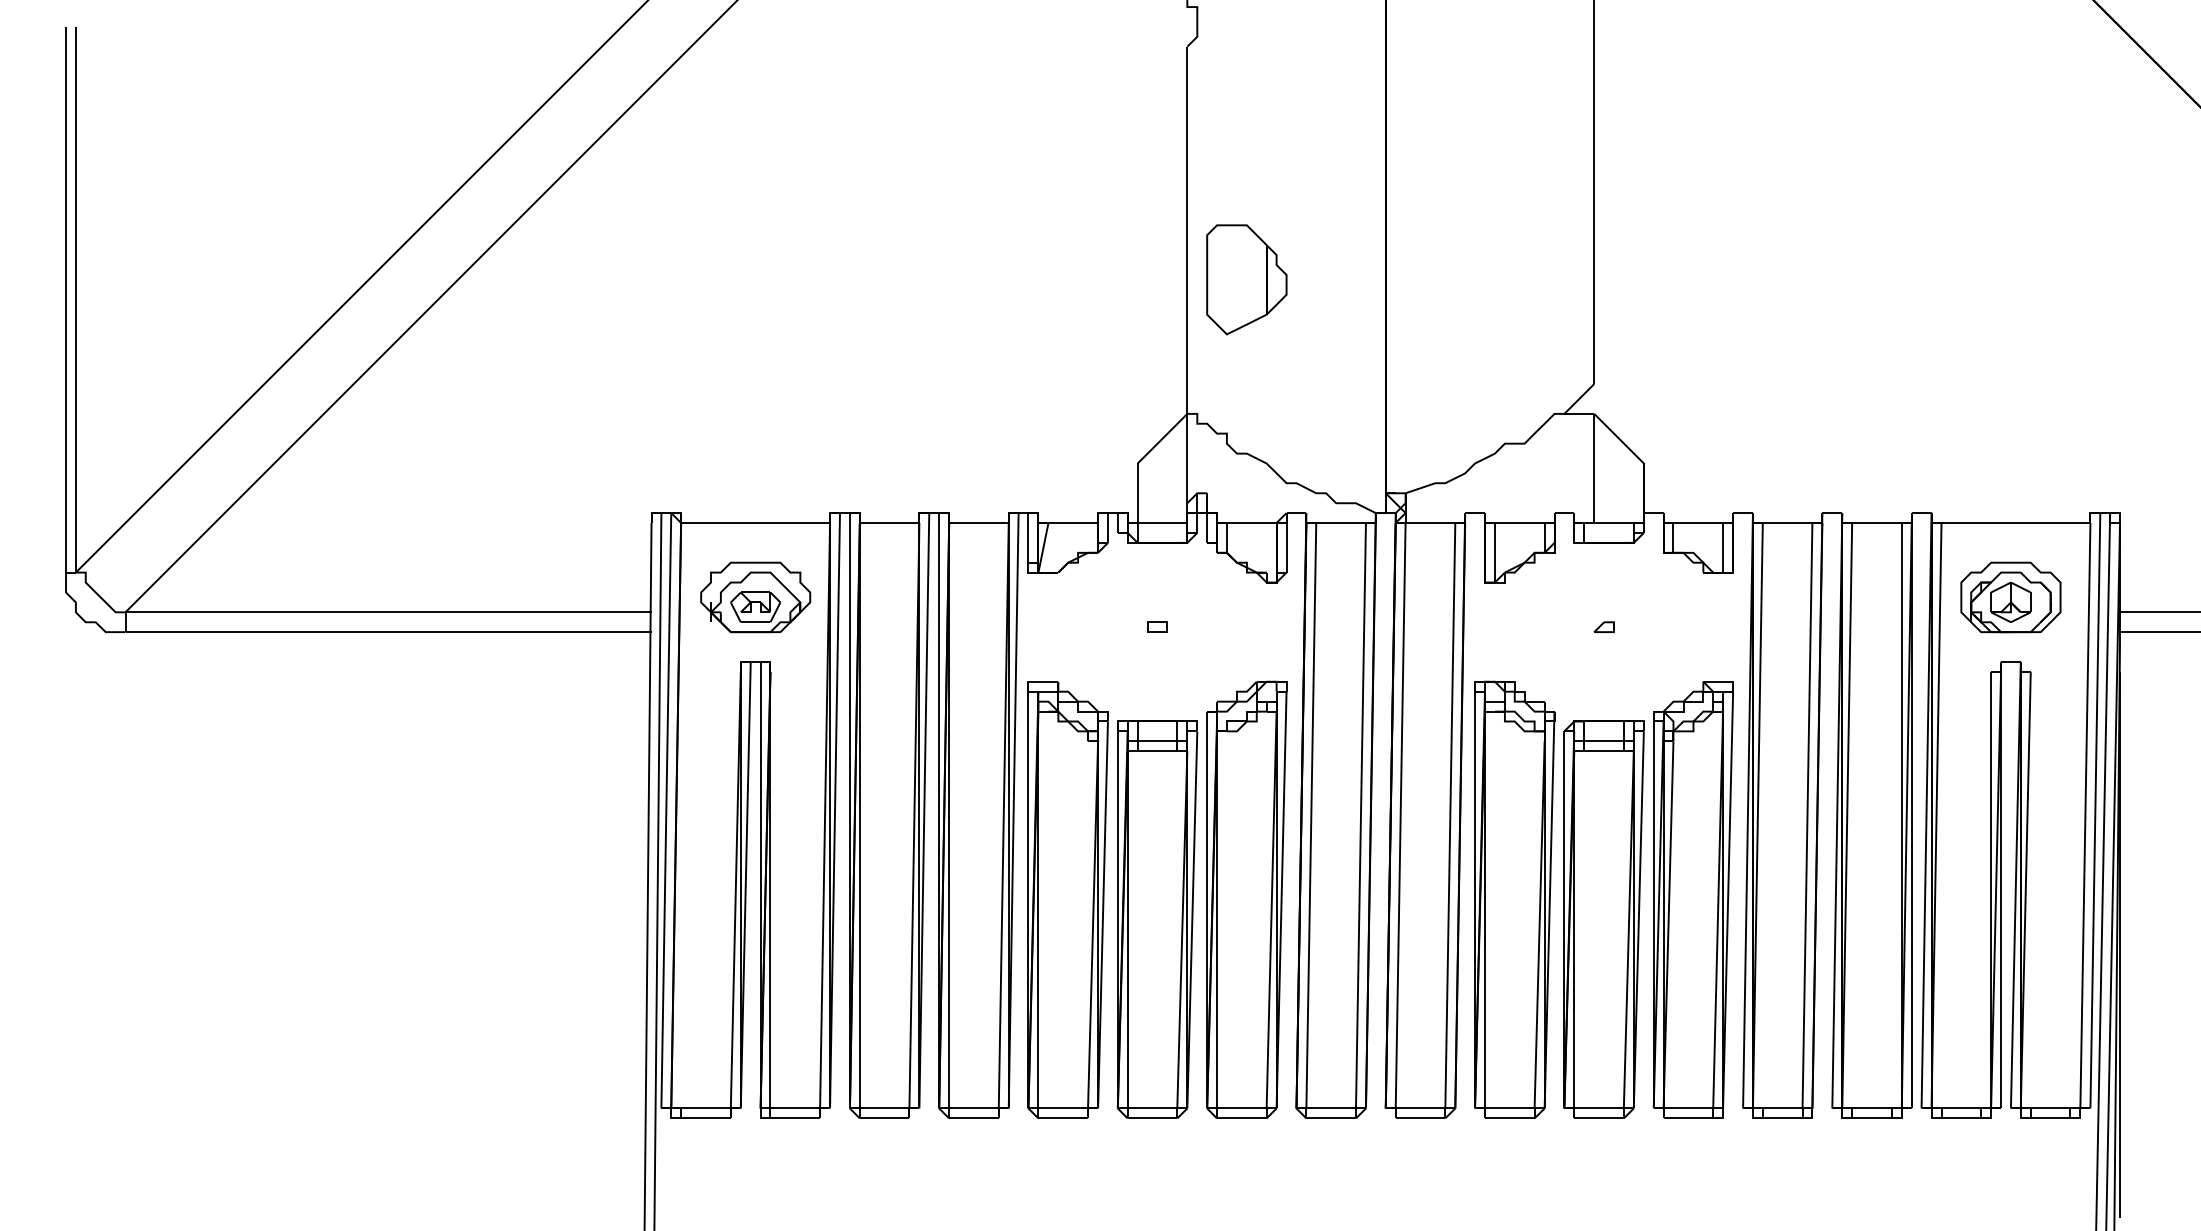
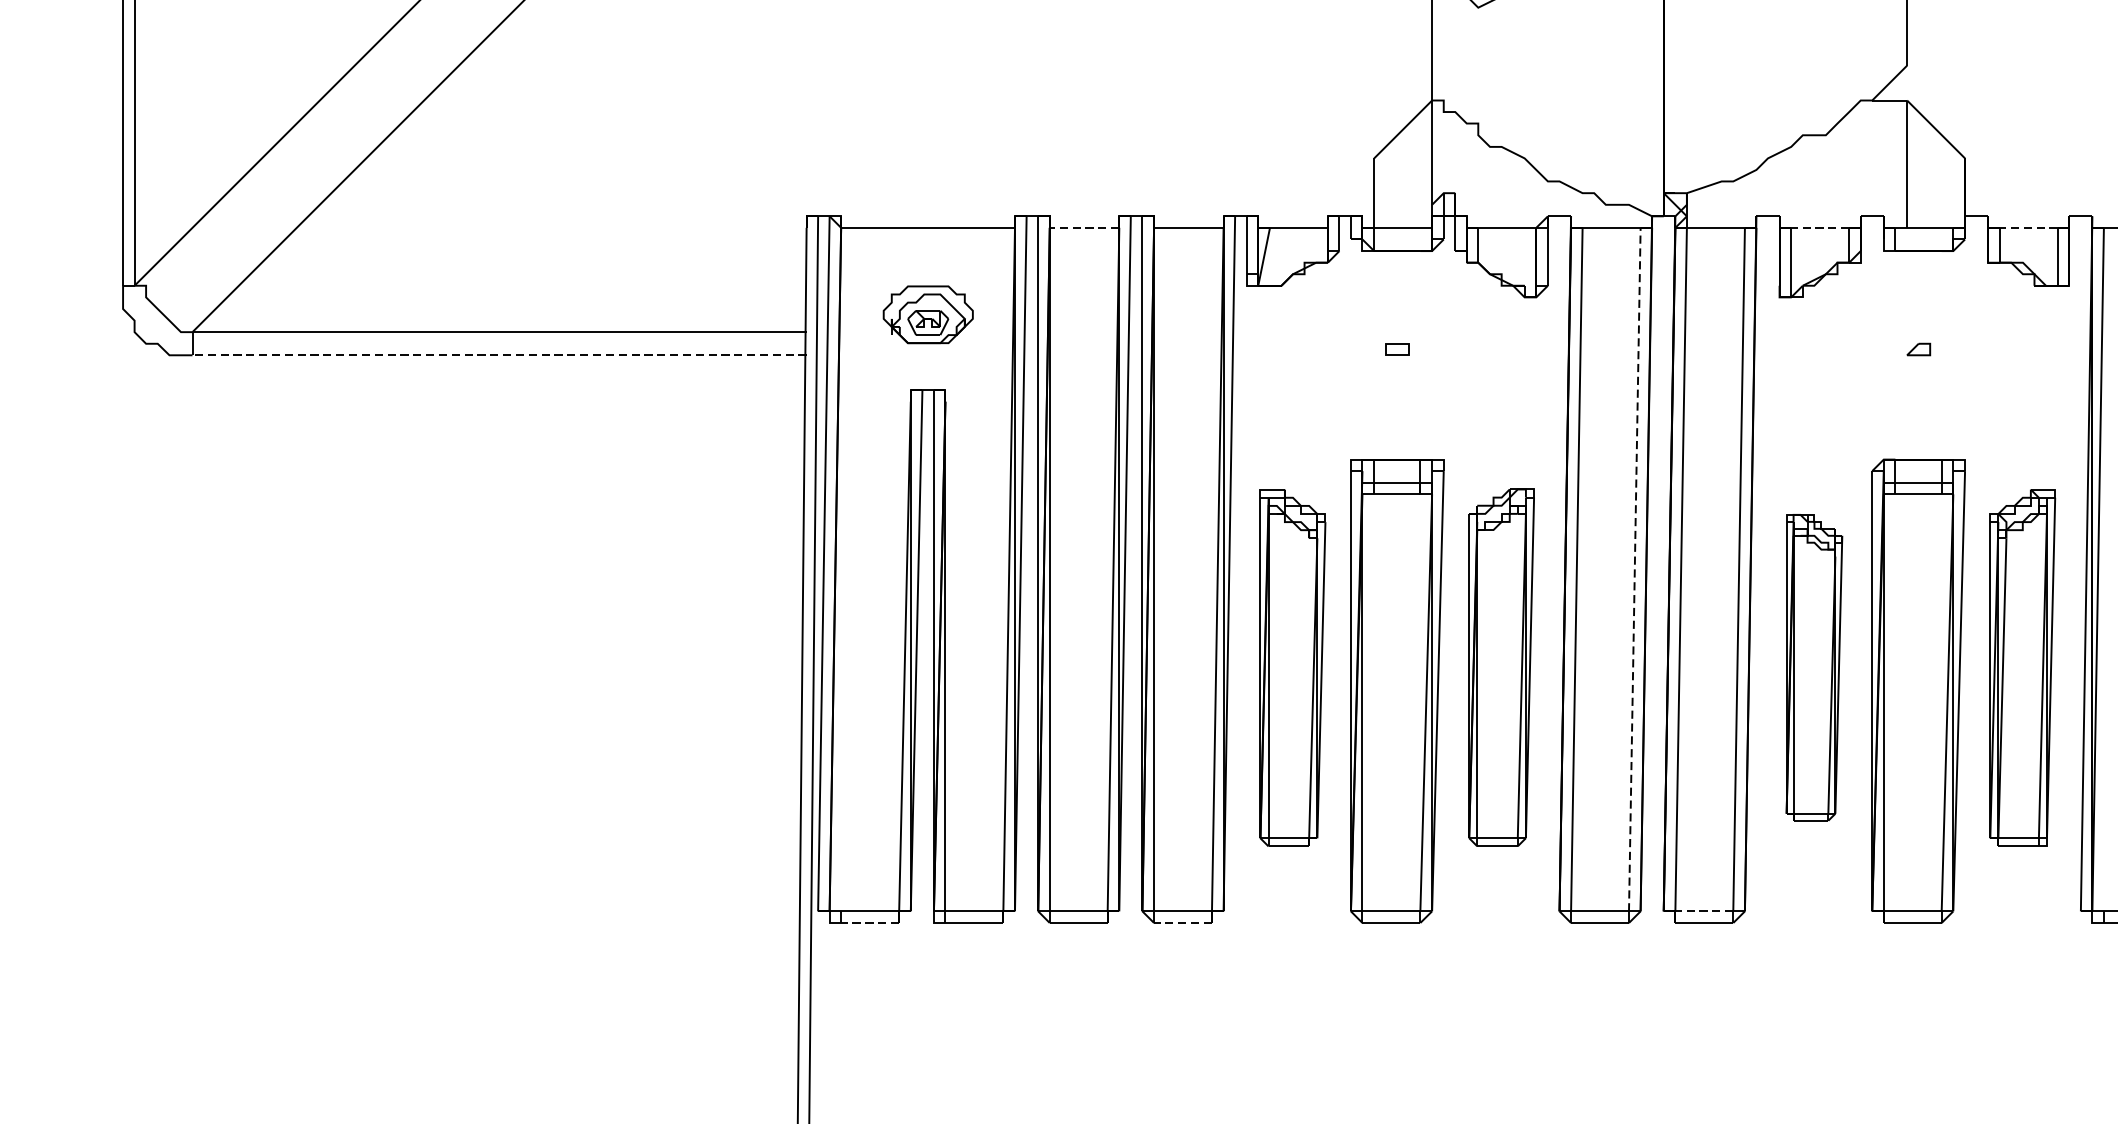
line: (889, 522) -> (1084, 227), solid -> dashed
line: (1519, 522) -> (1819, 227), solid -> dashed
line: (1698, 522) -> (2028, 227), solid -> dashed
part: (755, 597) -> (927, 314), size x0.7
line: (388, 632) -> (499, 355), solid -> dashed
line: (1360, 815) -> (1634, 569), solid -> dashed
part: (1067, 899) -> (1292, 667), size x0.7
part: (1246, 899) -> (1501, 667), size x0.7
part: (1514, 899) -> (1814, 667), size x0.6
part: (1692, 899) -> (2021, 667), size x0.7
line: (1420, 1108) -> (1704, 911), solid -> dashed
line: (705, 1118) -> (869, 923), solid -> dashed
line: (973, 1118) -> (1182, 923), solid -> dashed

